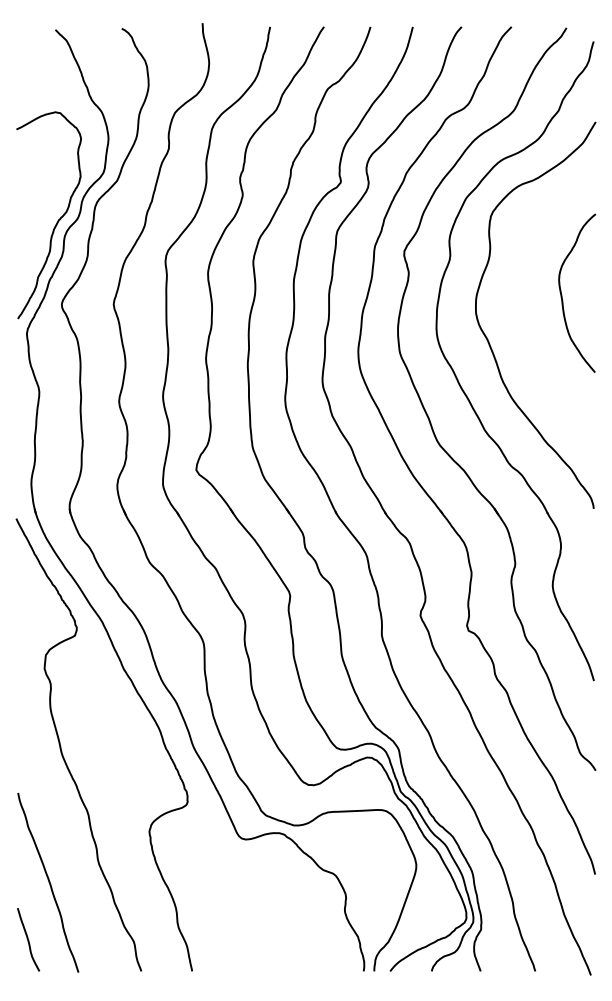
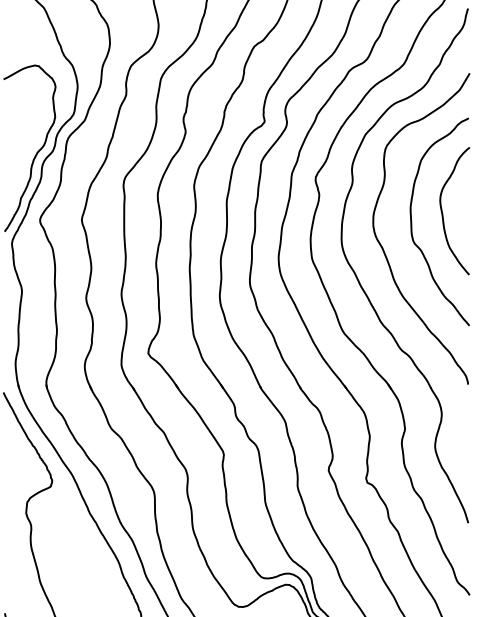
curve: (524, 310) -> (412, 225), added

